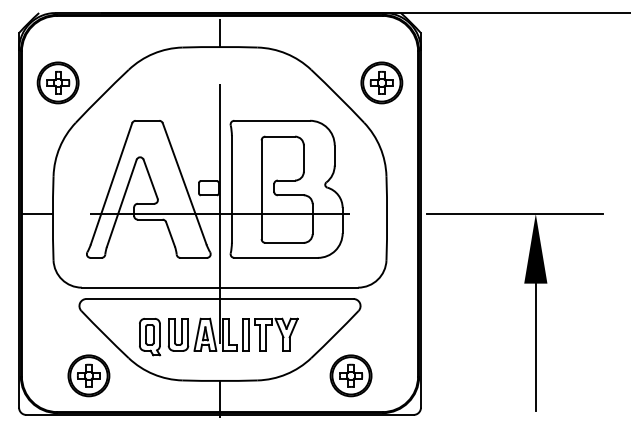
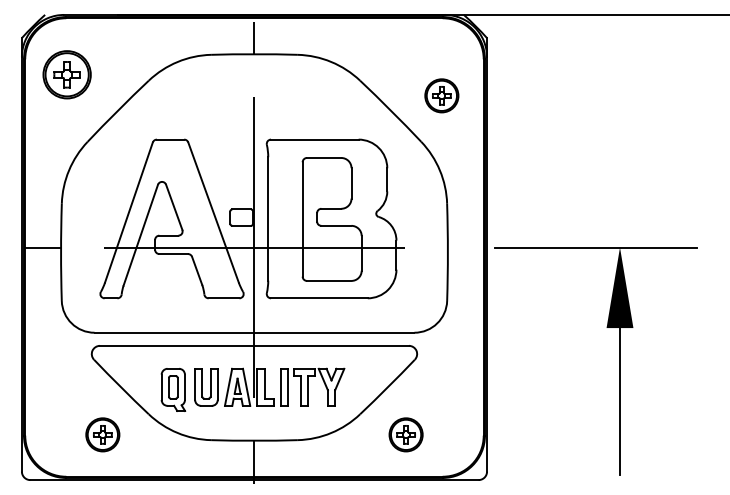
part: (57, 82) -> (66, 74), moved
part: (381, 82) -> (441, 95), size x0.7
part: (88, 375) -> (102, 434), size x0.7
part: (350, 375) -> (405, 434), size x0.7

